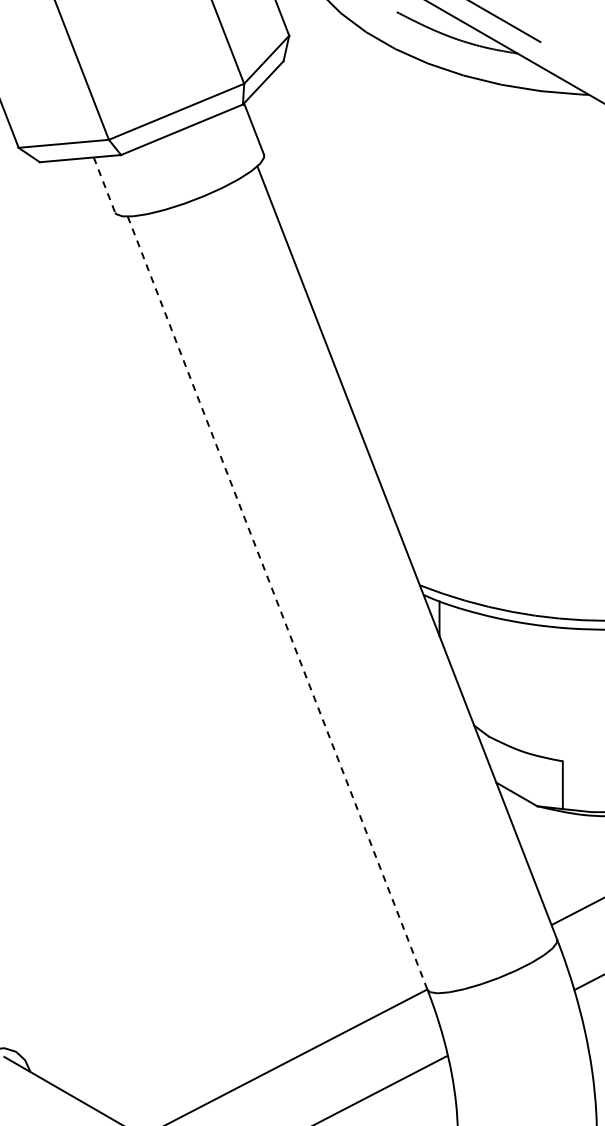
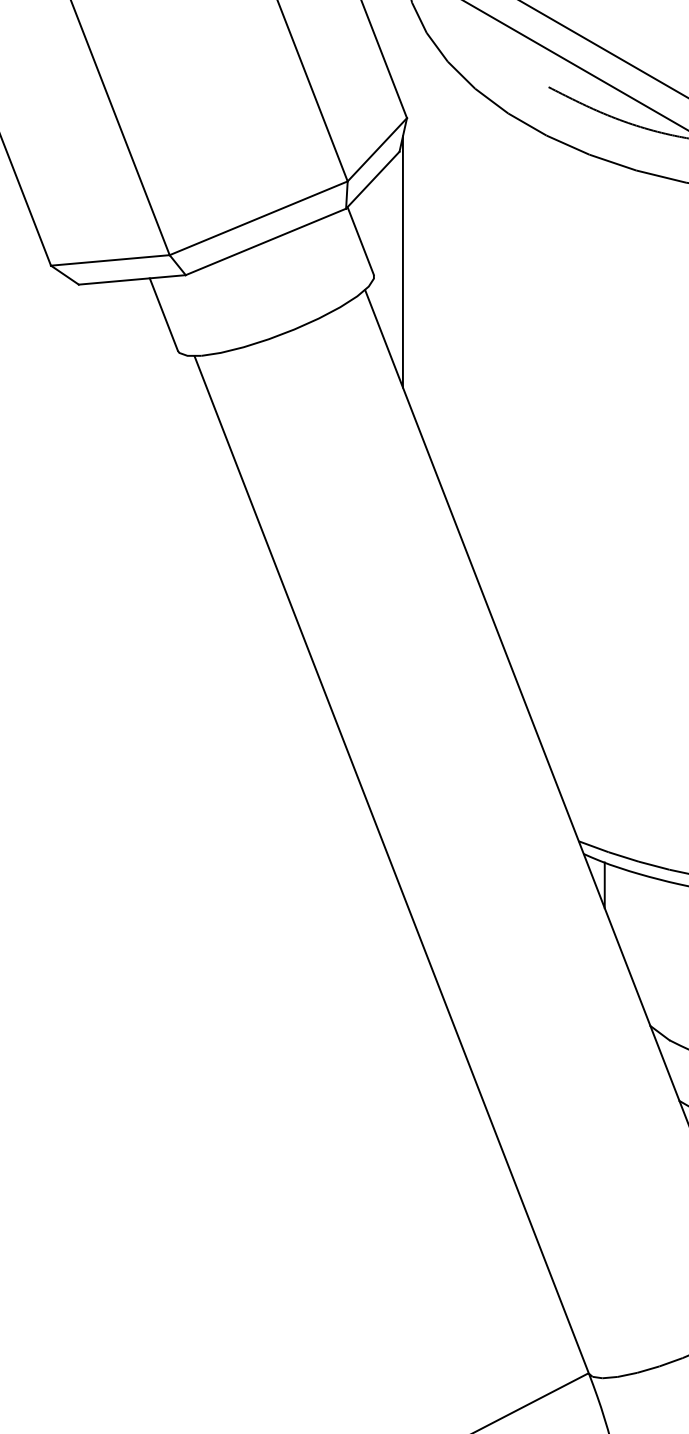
line: (286, 144) -> (403, 261), added
line: (104, 185) -> (163, 315), dashed -> solid
line: (277, 603) -> (391, 865), dashed -> solid

